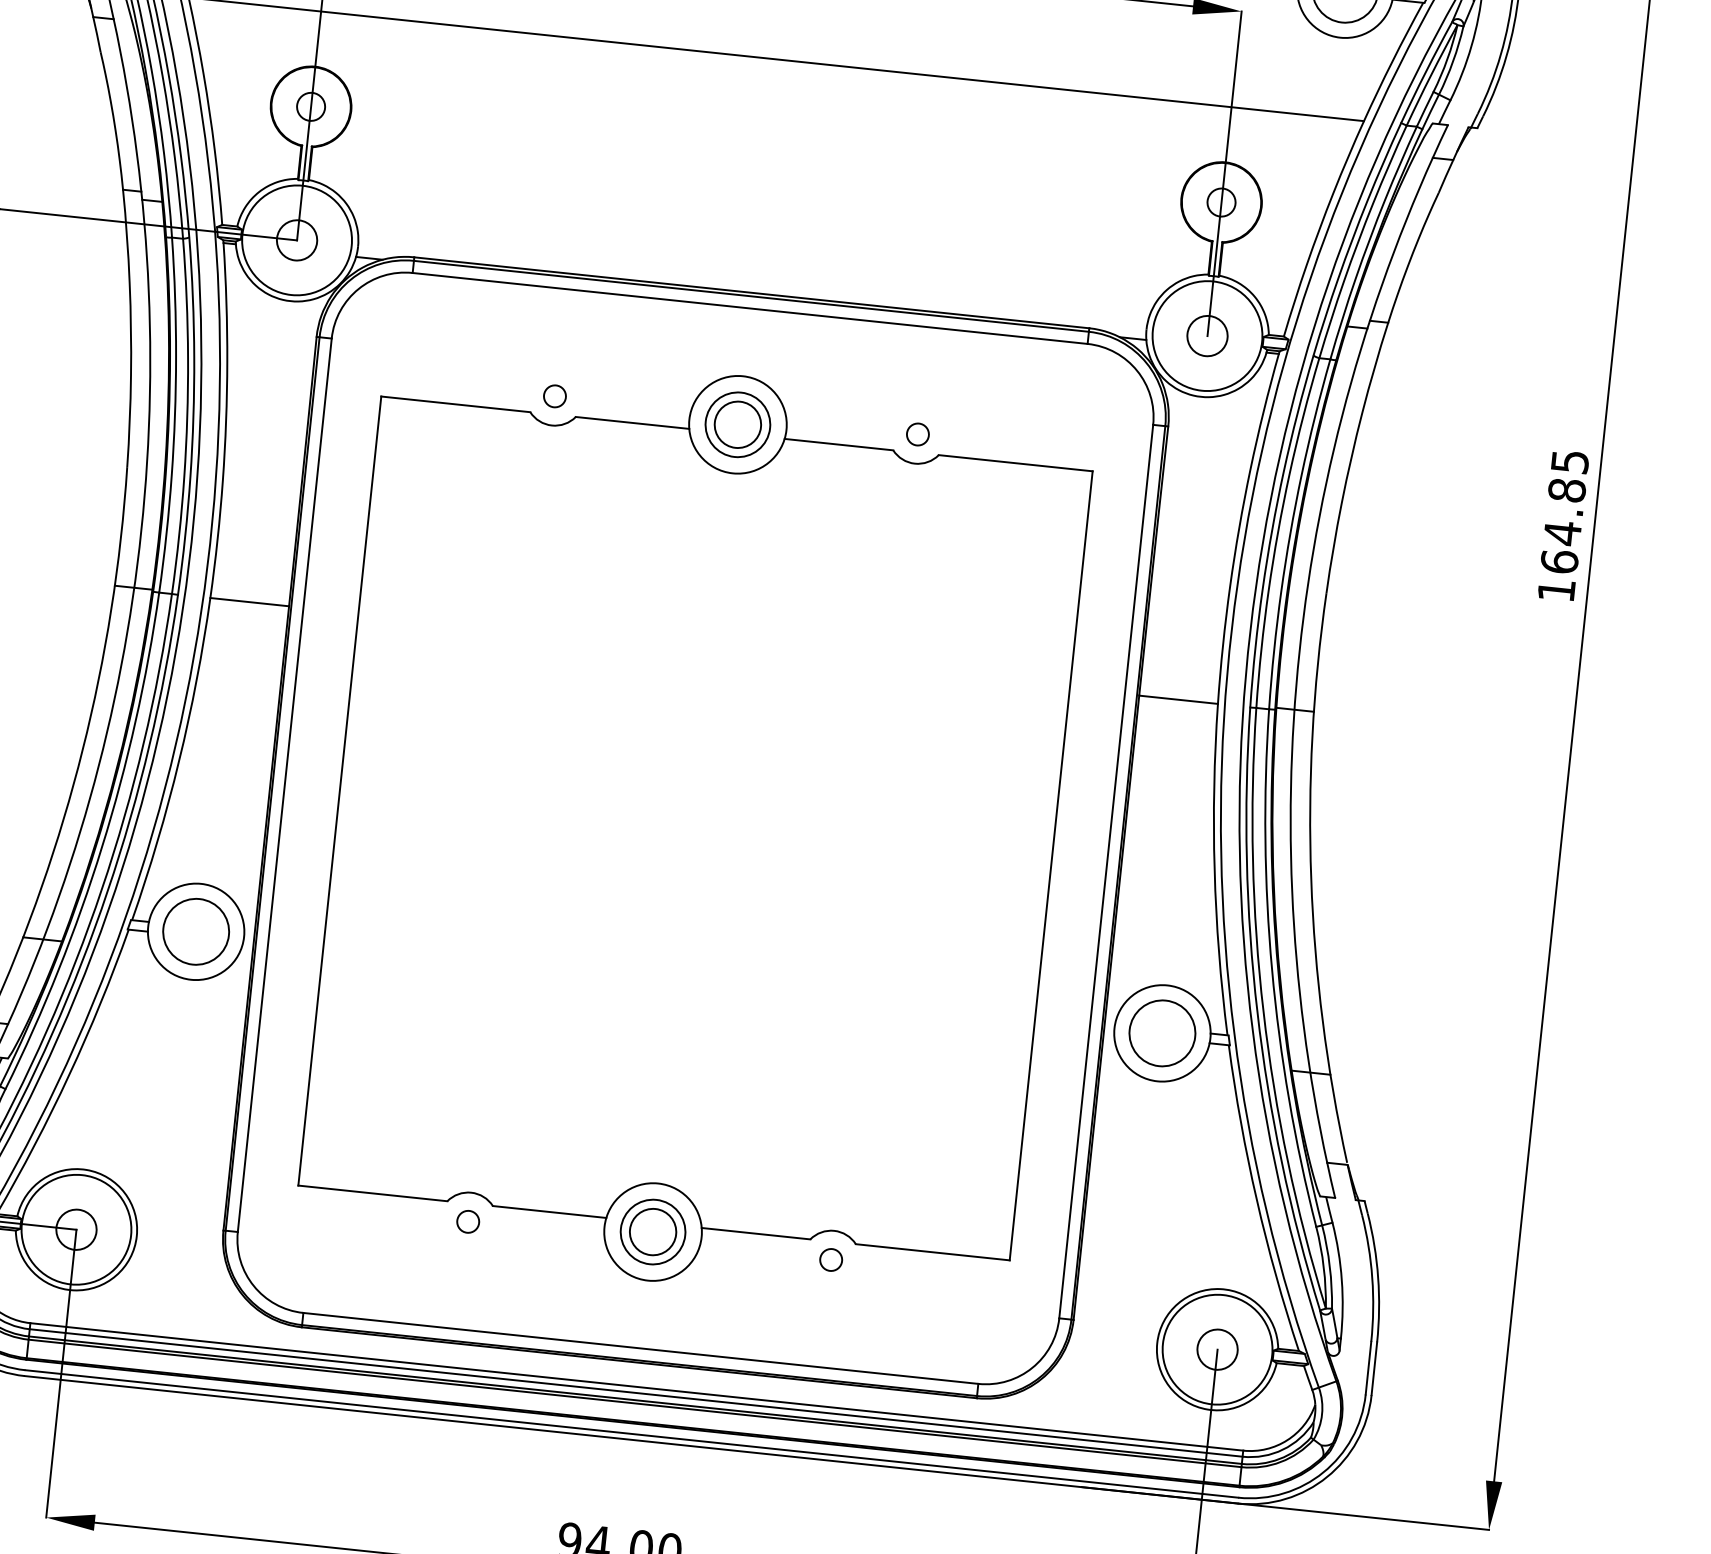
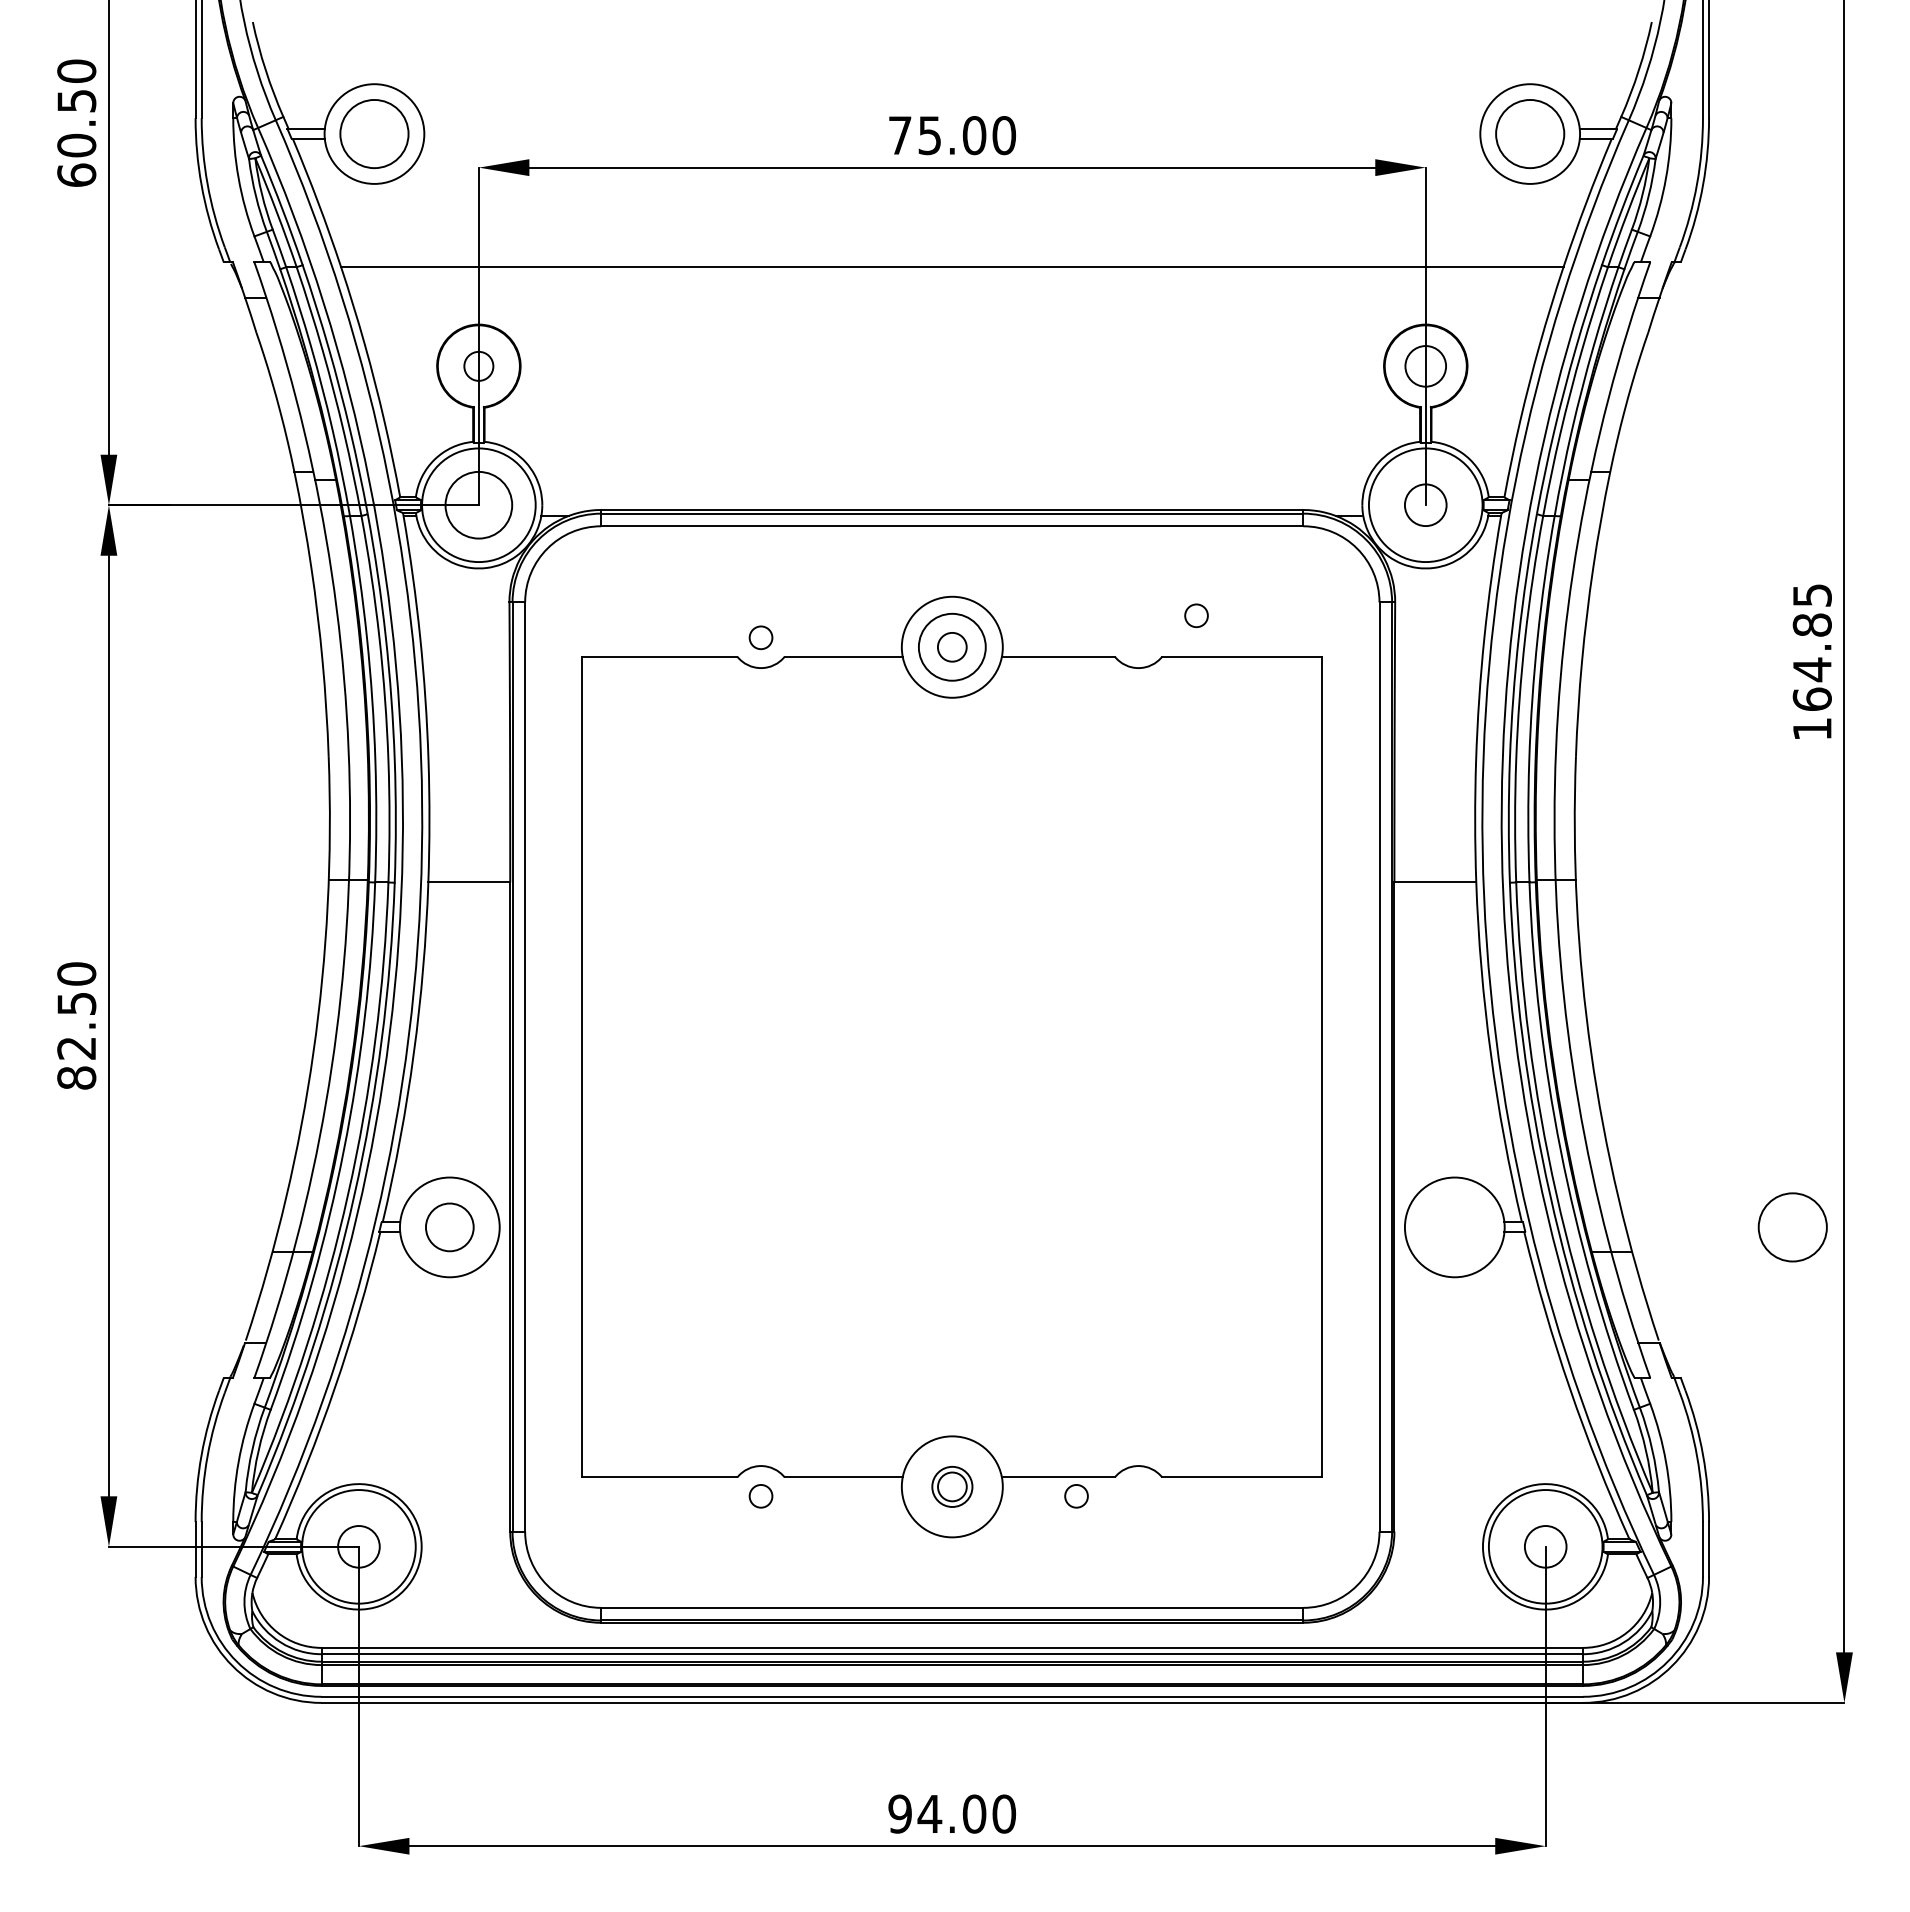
circle: (1221, 201) -> (1425, 365), size x1.4
circle: (296, 240) -> (478, 505), size x1.6
circle: (738, 425) -> (952, 647), size x0.6
circle: (917, 434) -> (1196, 615), moved
circle: (195, 931) -> (449, 1227), size x0.7
circle: (1162, 1033) -> (1792, 1227), moved
part: (653, 1231) -> (952, 1486), size x0.6
circle: (831, 1260) -> (1076, 1496), moved

